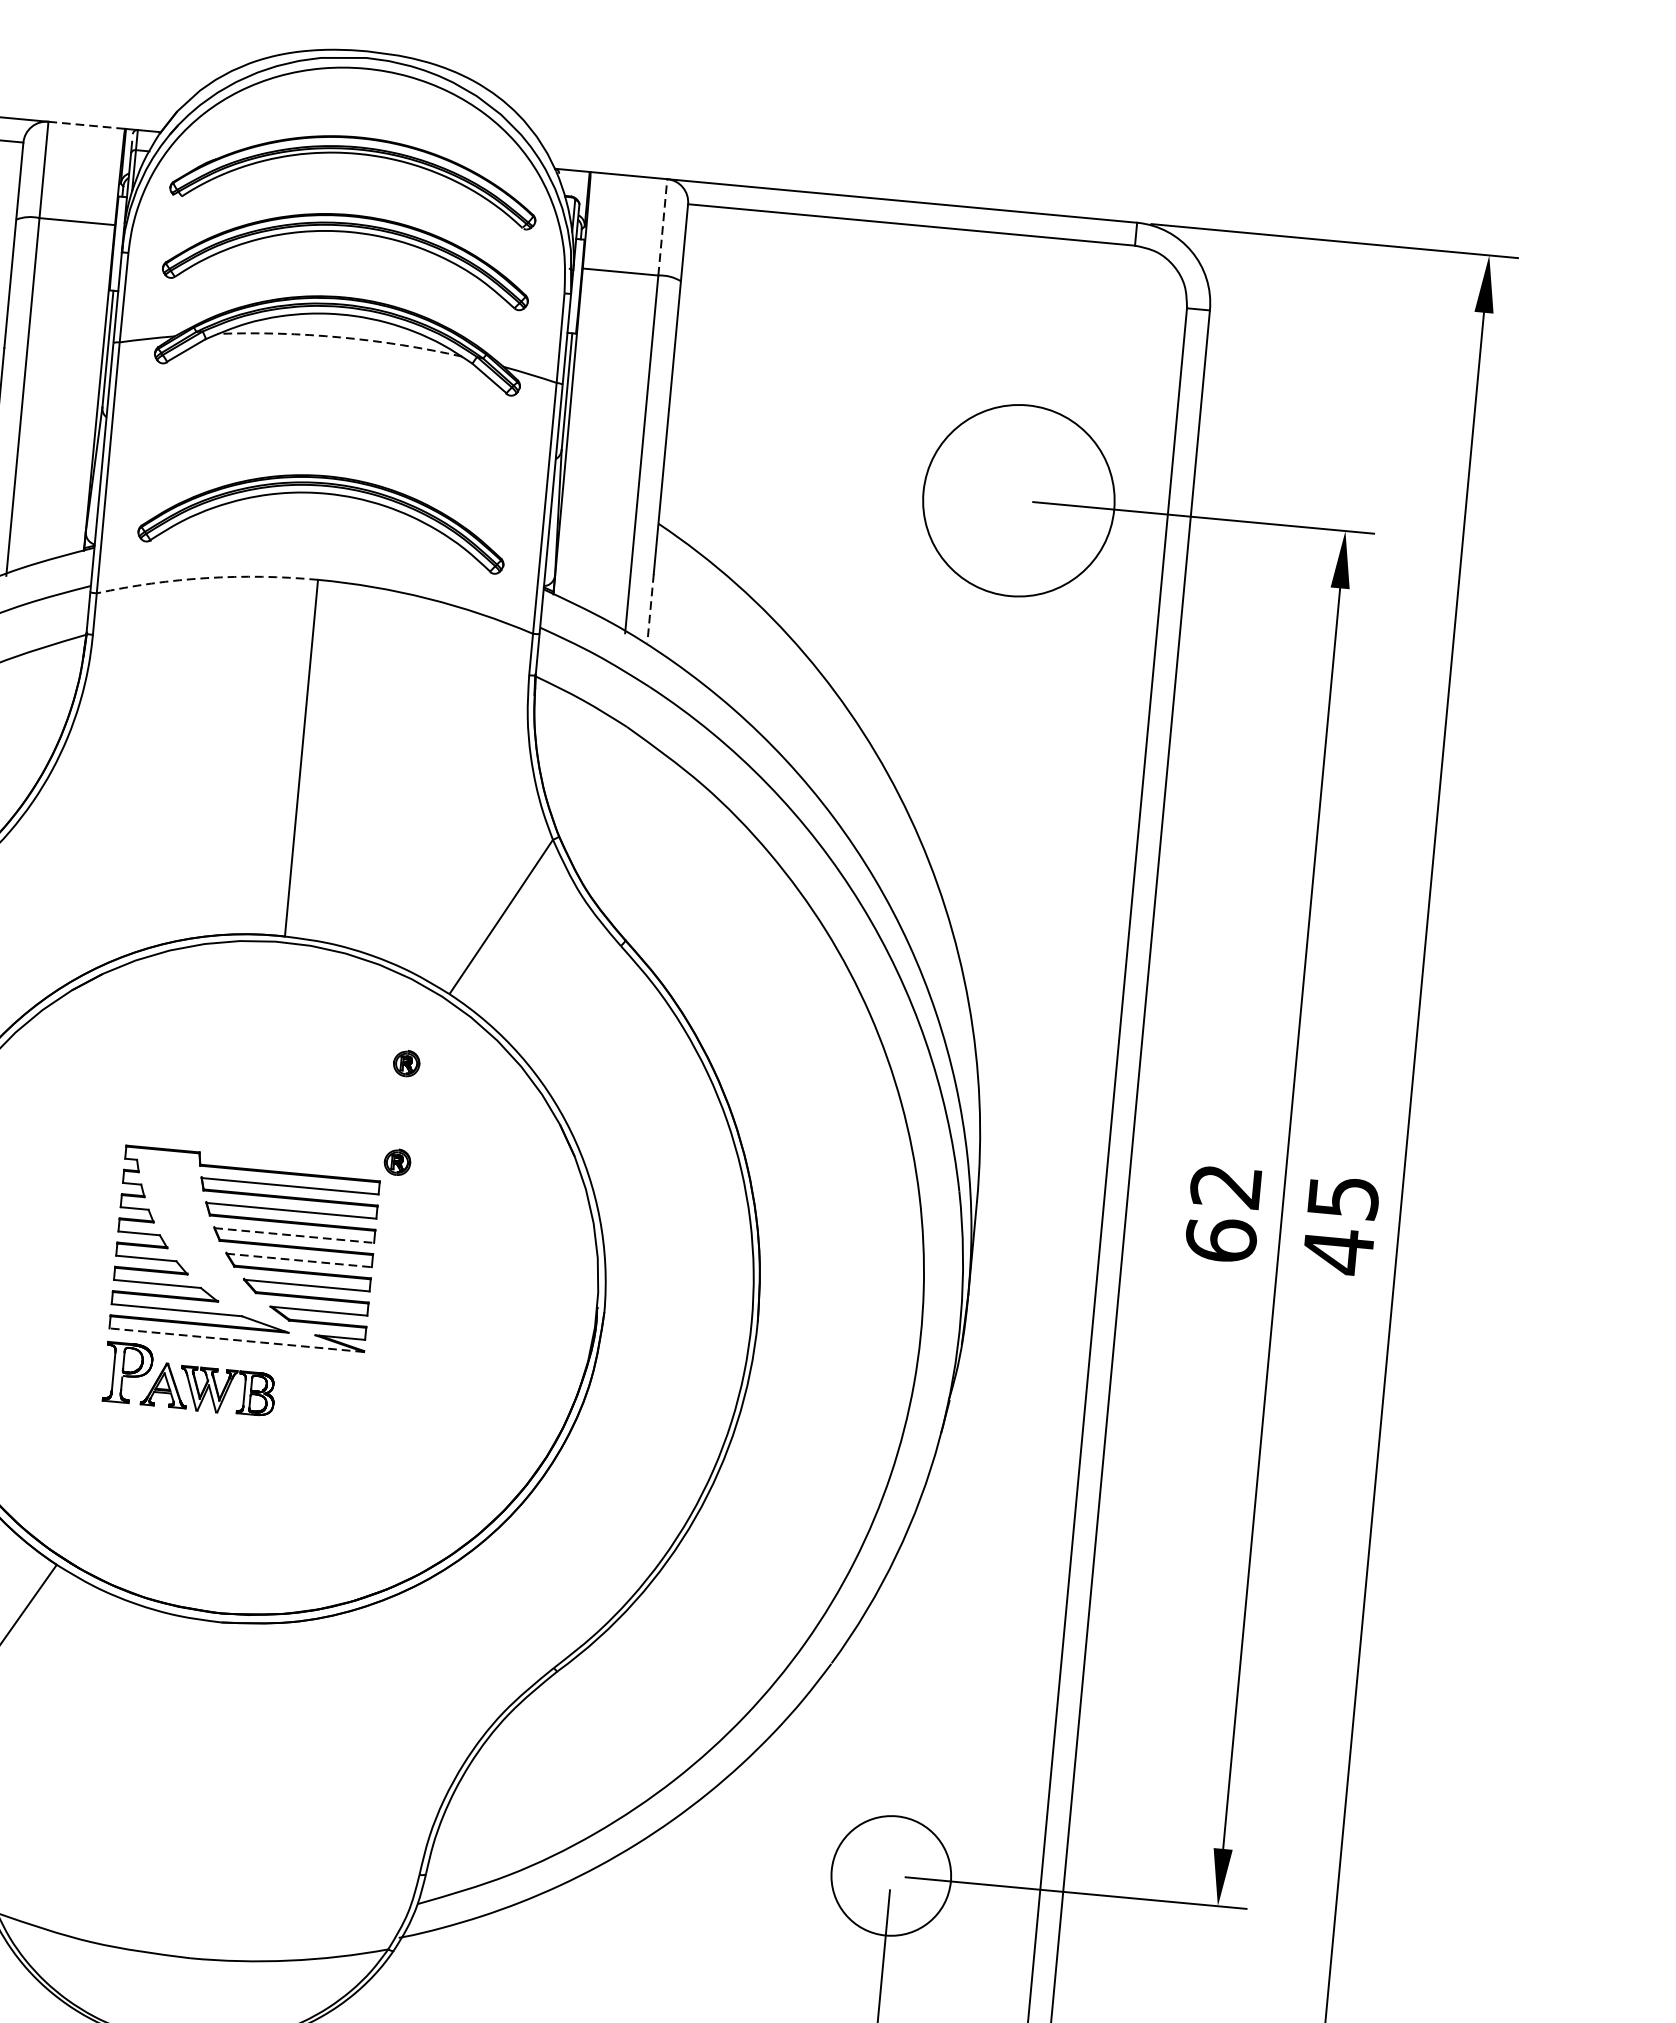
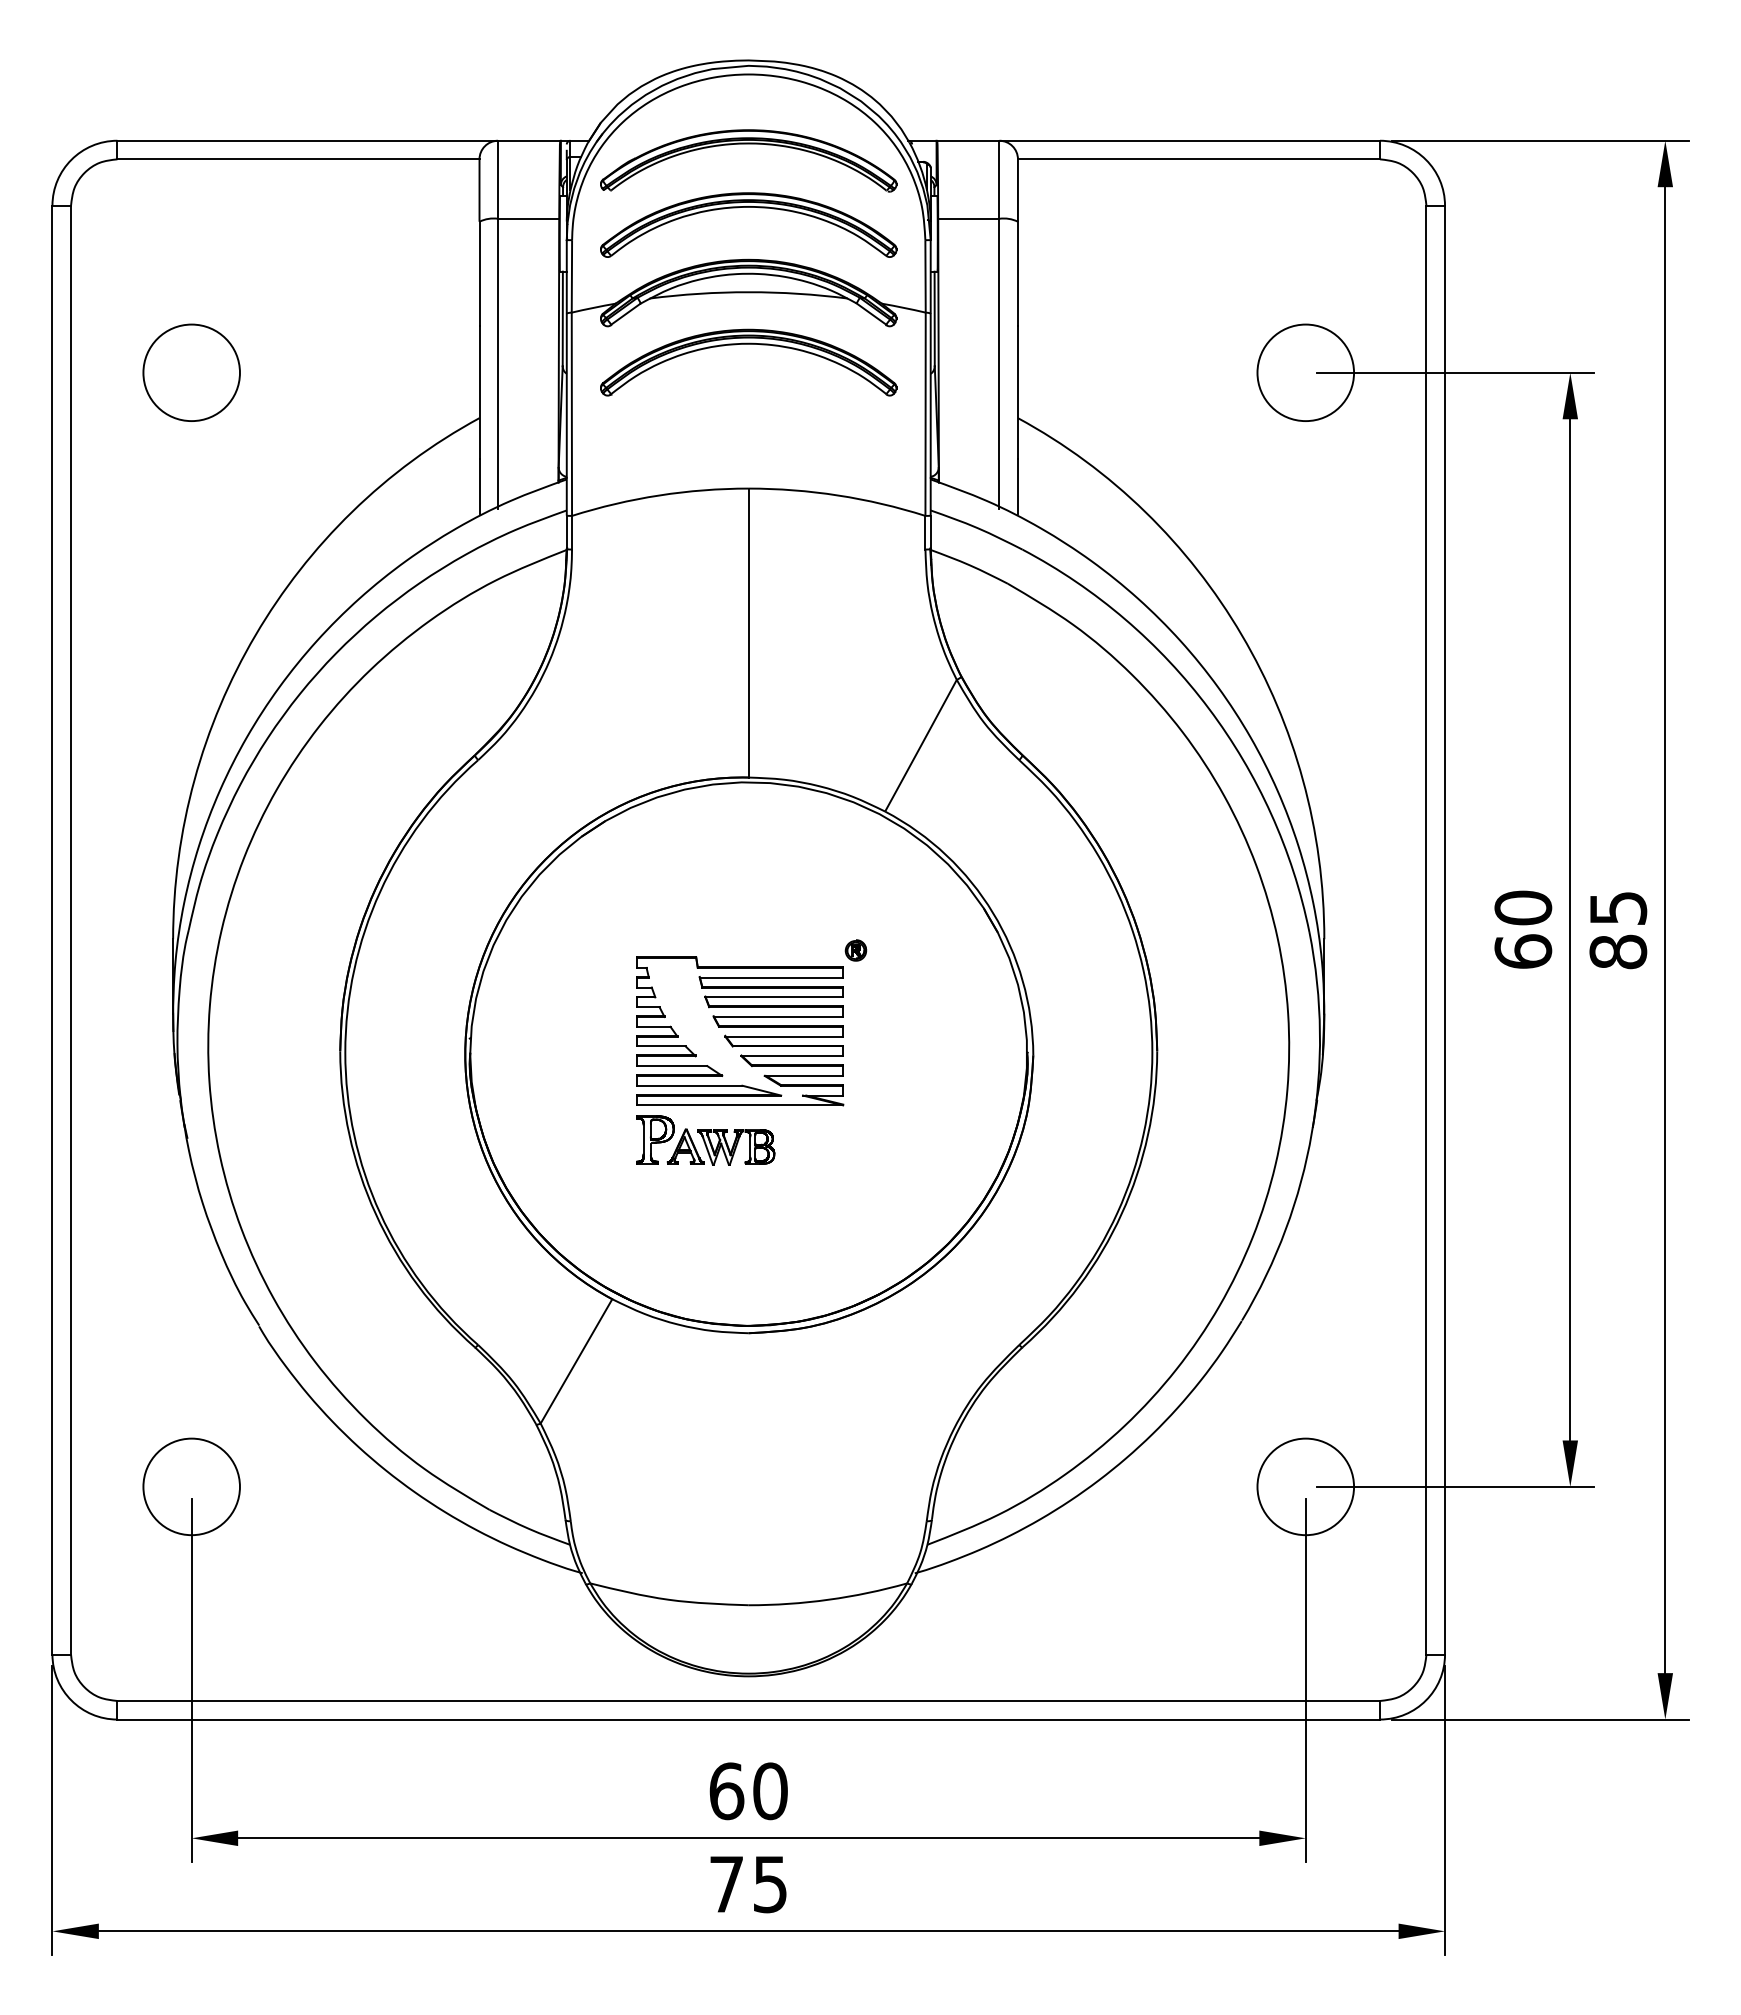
line: (87, 125) -> (529, 140), dashed -> solid
line: (662, 227) -> (999, 179), dashed -> solid
arc: (340, 337) -> (748, 292), dashed -> solid
part: (325, 494) -> (748, 344), moved
circle: (1018, 500) -> (1305, 372), size x0.62
arc: (207, 578) -> (659, 495), dashed -> solid
line: (650, 608) -> (1017, 486), dashed -> solid
part: (406, 1063) -> (855, 870), removed
text: (1226, 1185) -> (1523, 907), 62 -> 60
line: (294, 1236) -> (778, 1017), dashed -> solid
text: (1338, 1252) -> (1618, 952), 45 -> 85
line: (299, 1260) -> (784, 1036), dashed -> solid
line: (235, 1340) -> (739, 1105), dashed -> solid

